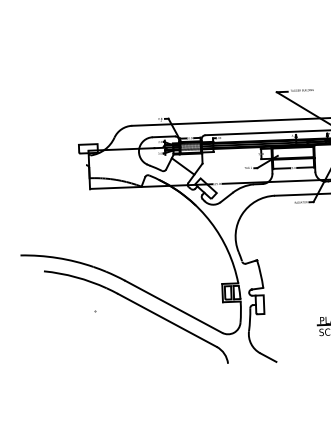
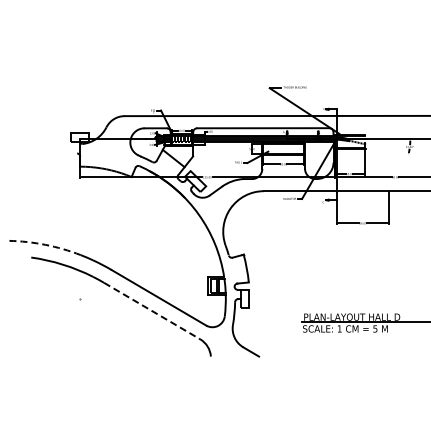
arc: (57, 257) -> (45, 244), solid -> dashed
line: (167, 320) -> (152, 311), solid -> dashed

